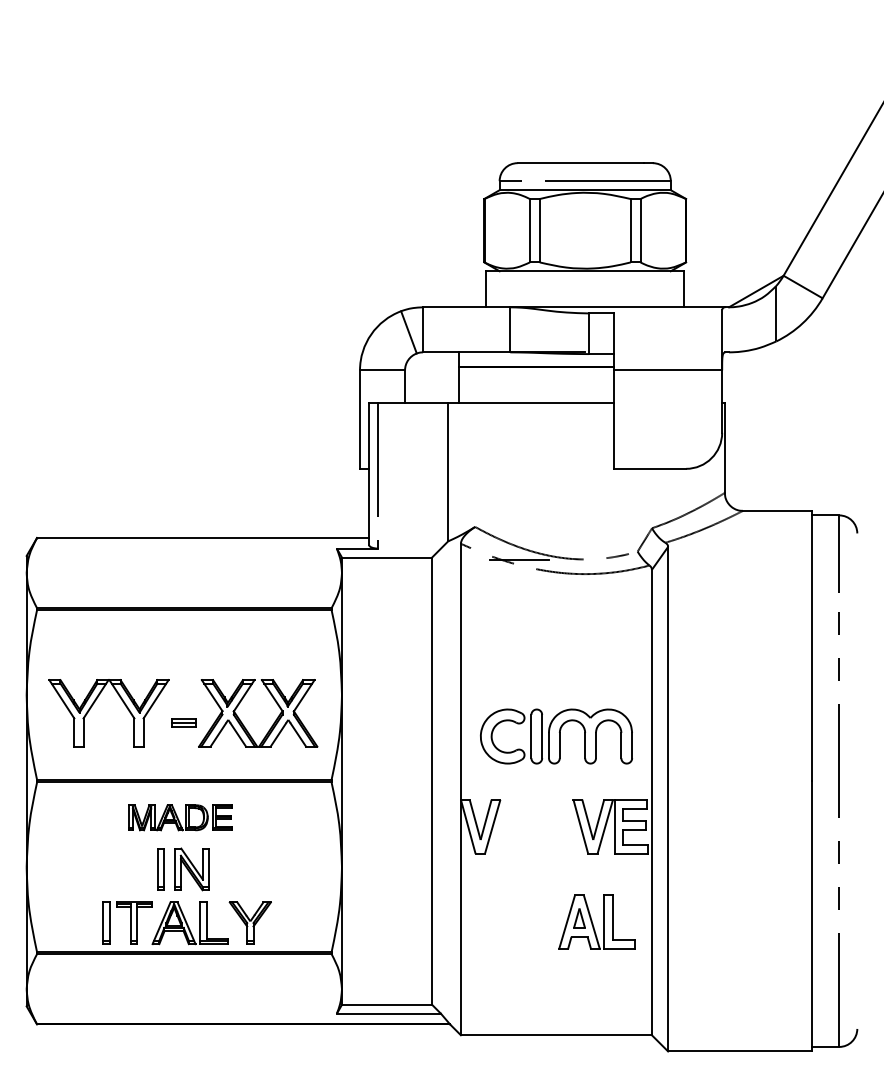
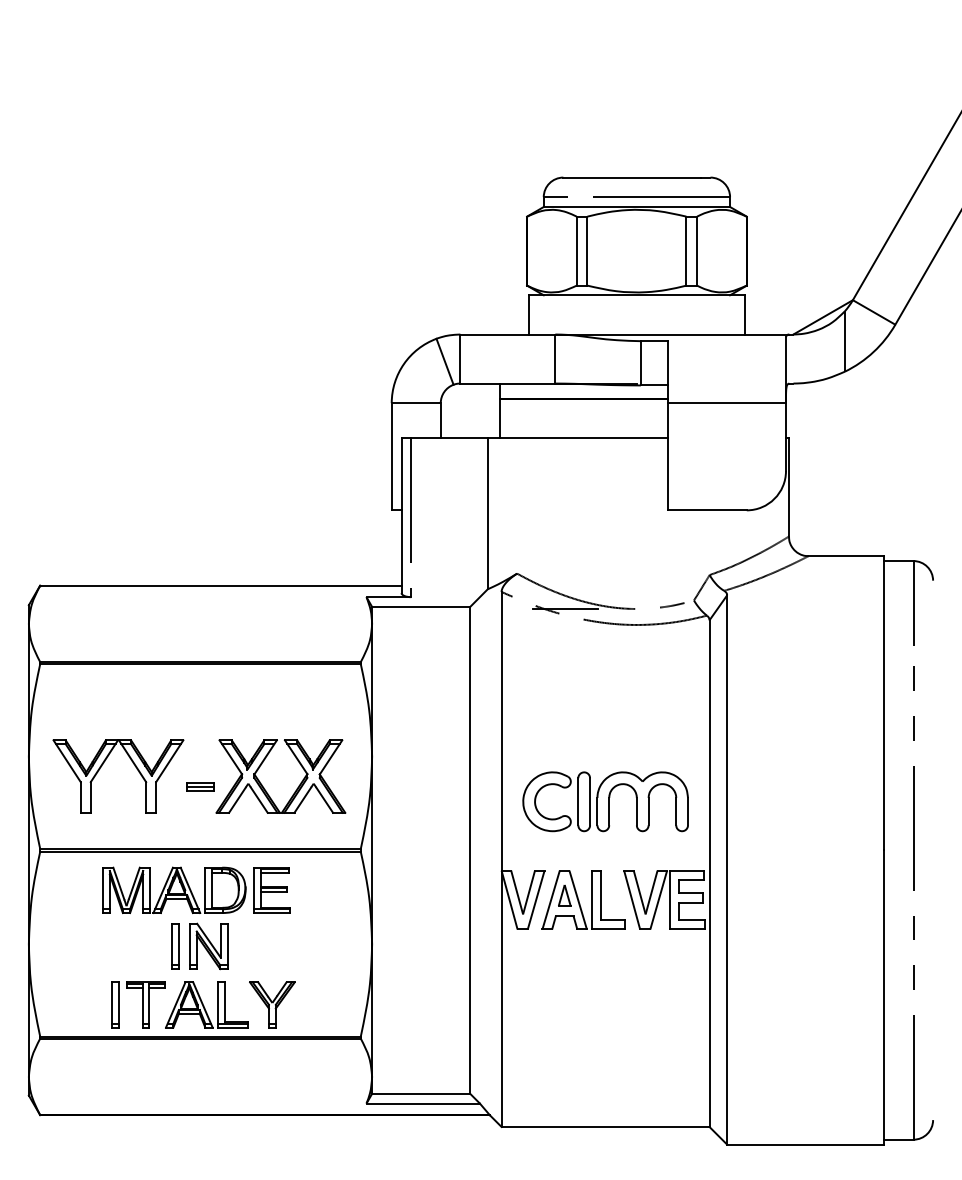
part: (180, 817) -> (196, 889), size x1.67
part: (596, 921) -> (583, 899), moved

